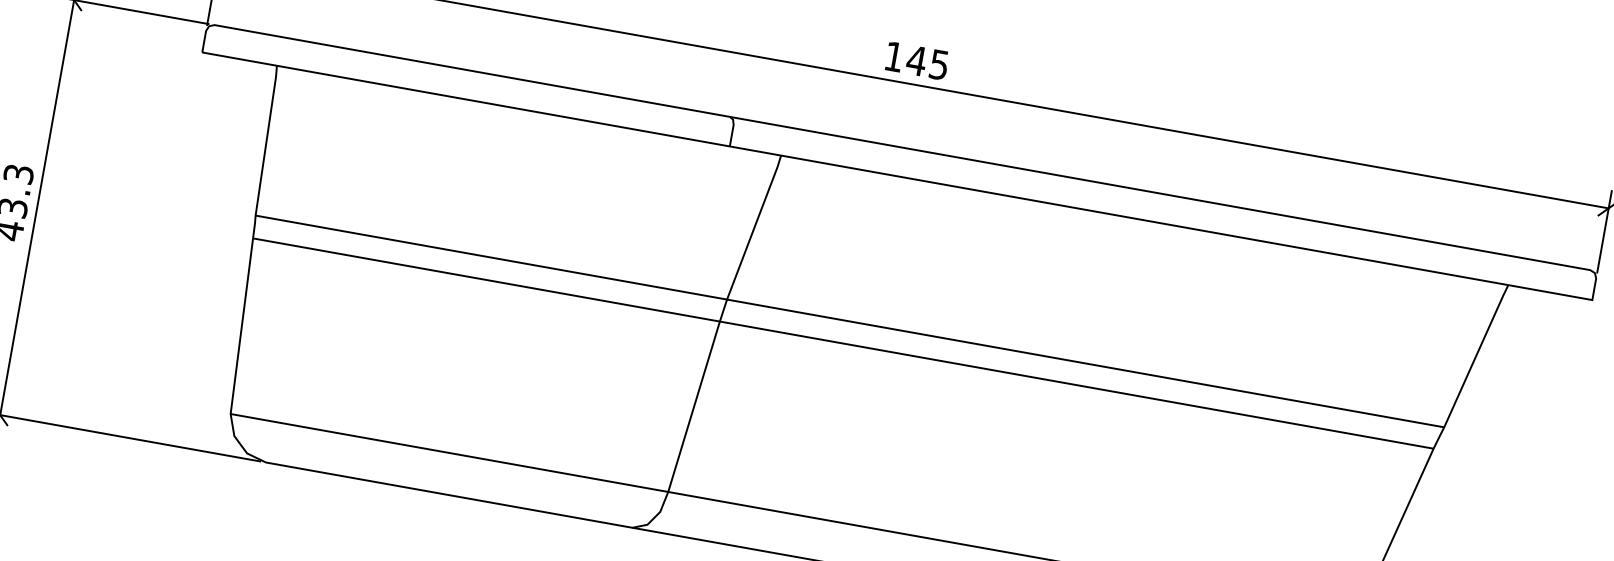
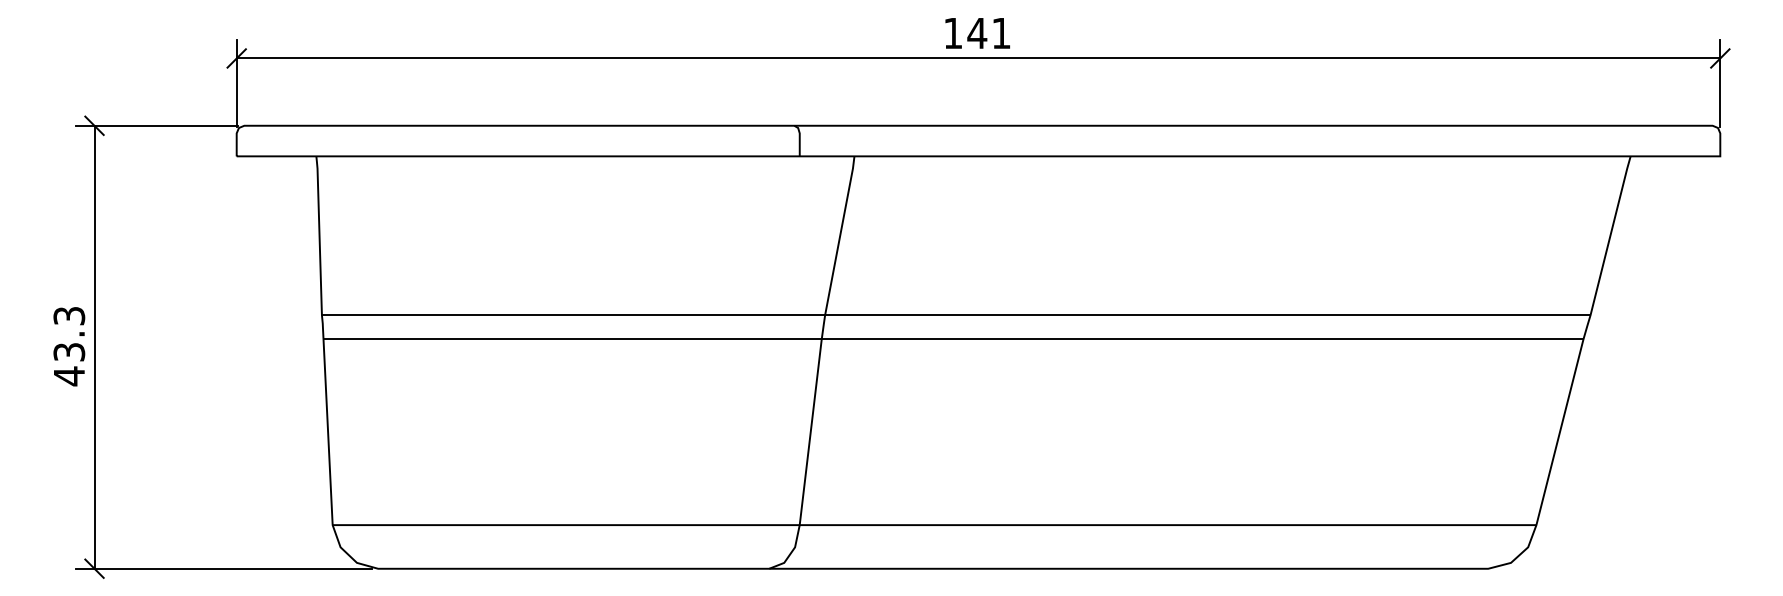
text: (939, 65) -> (1001, 33), 145 -> 141

